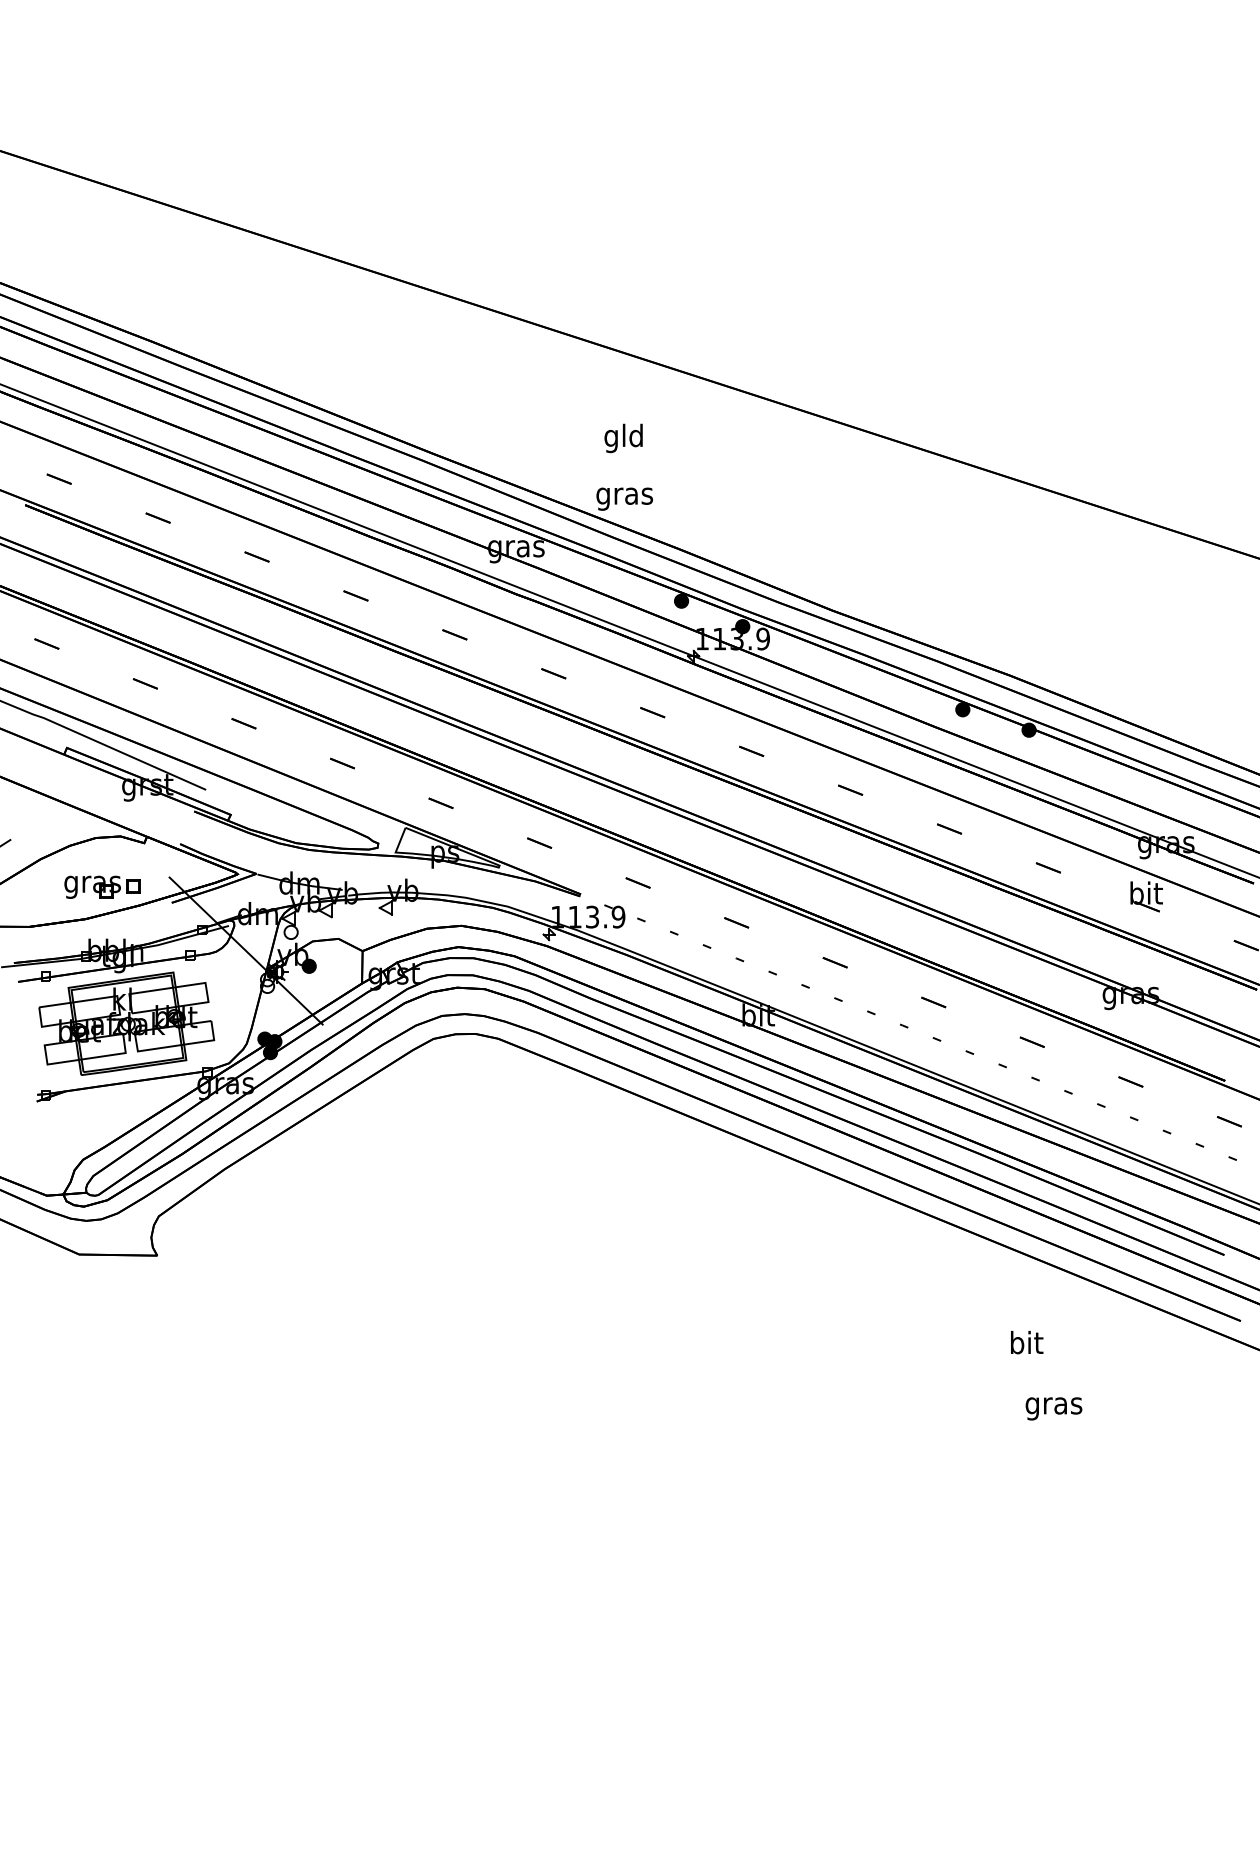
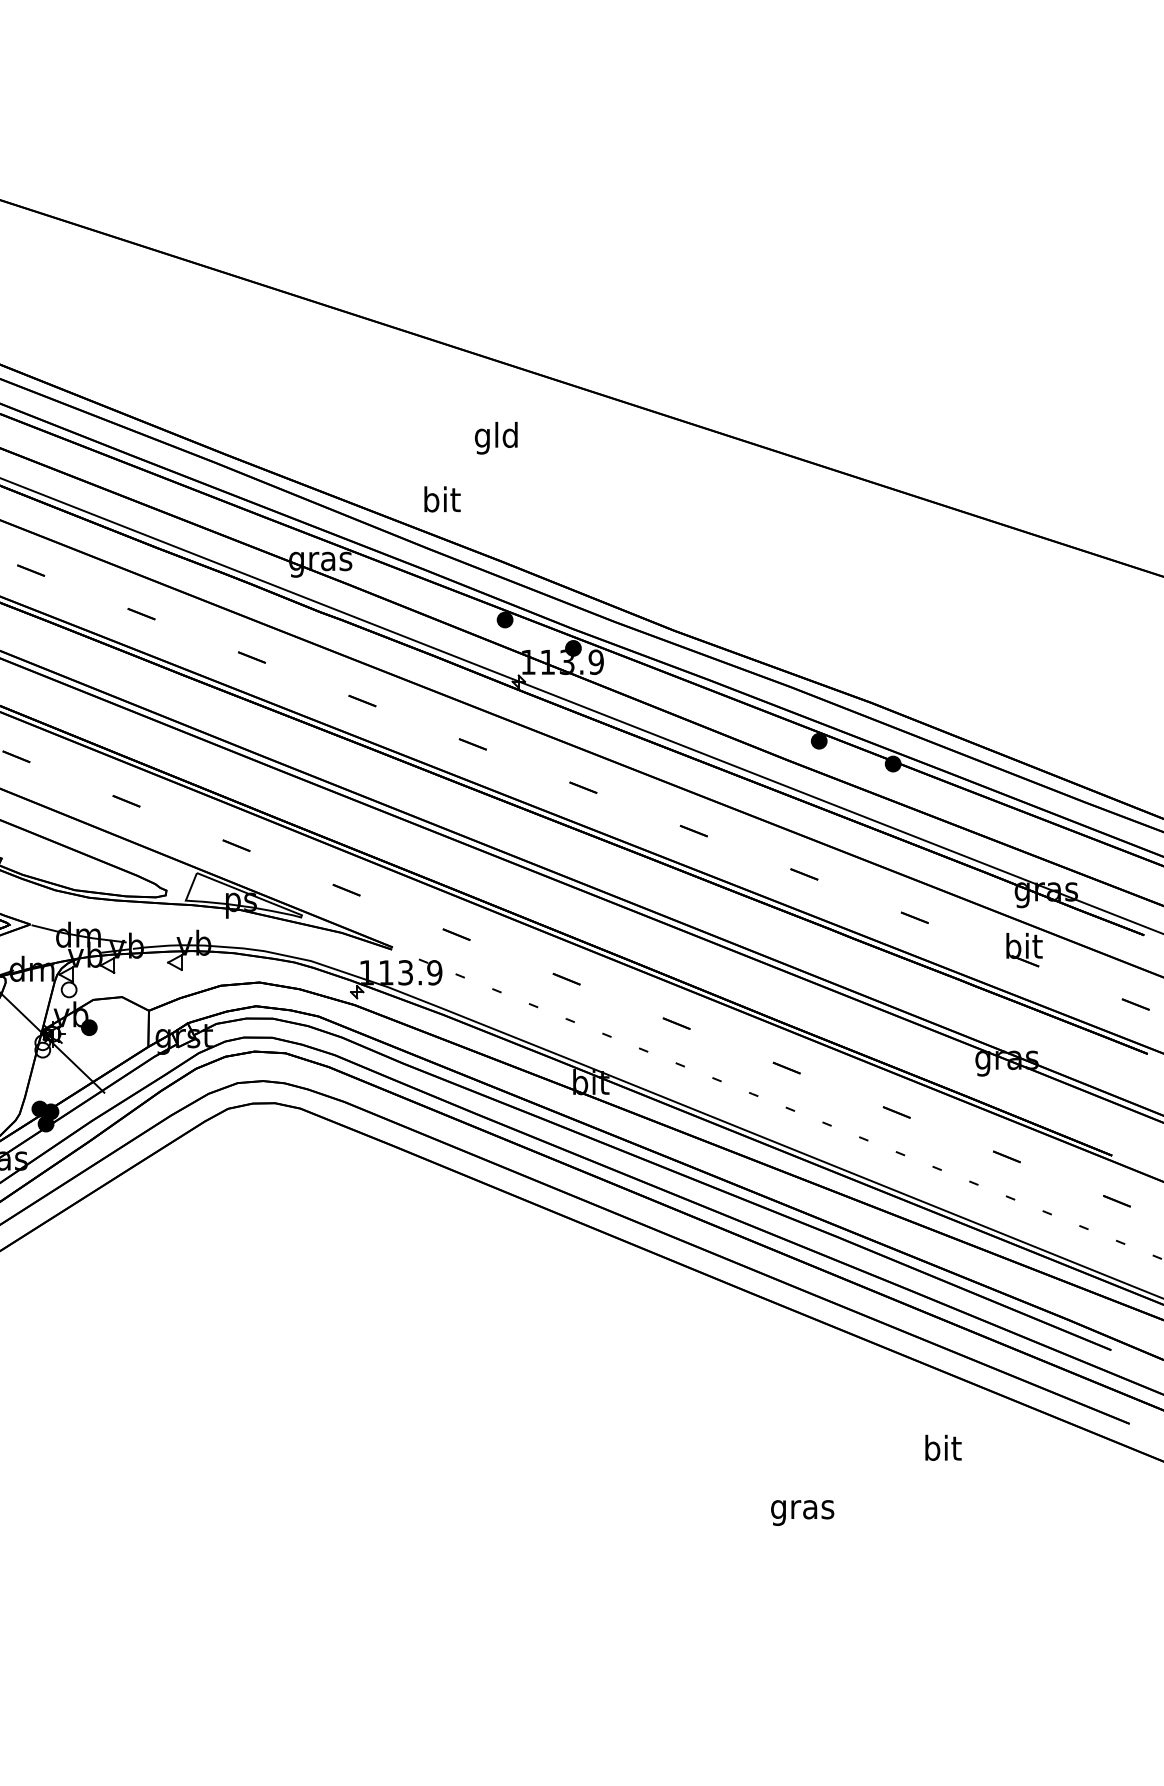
text: (623, 438) -> (496, 438), moved
text: (624, 495) -> (441, 501), gras -> bit
text: (1027, 1342) -> (943, 1447), moved
text: (1053, 1408) -> (802, 1512), moved

